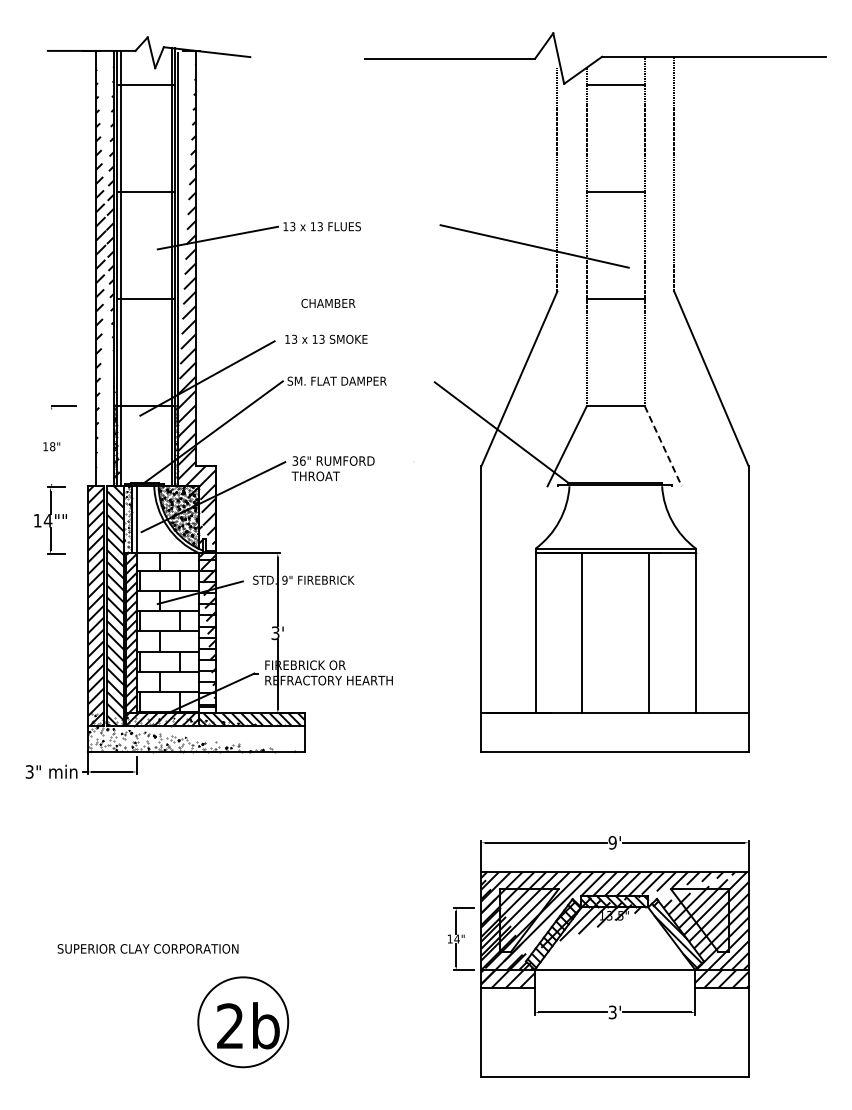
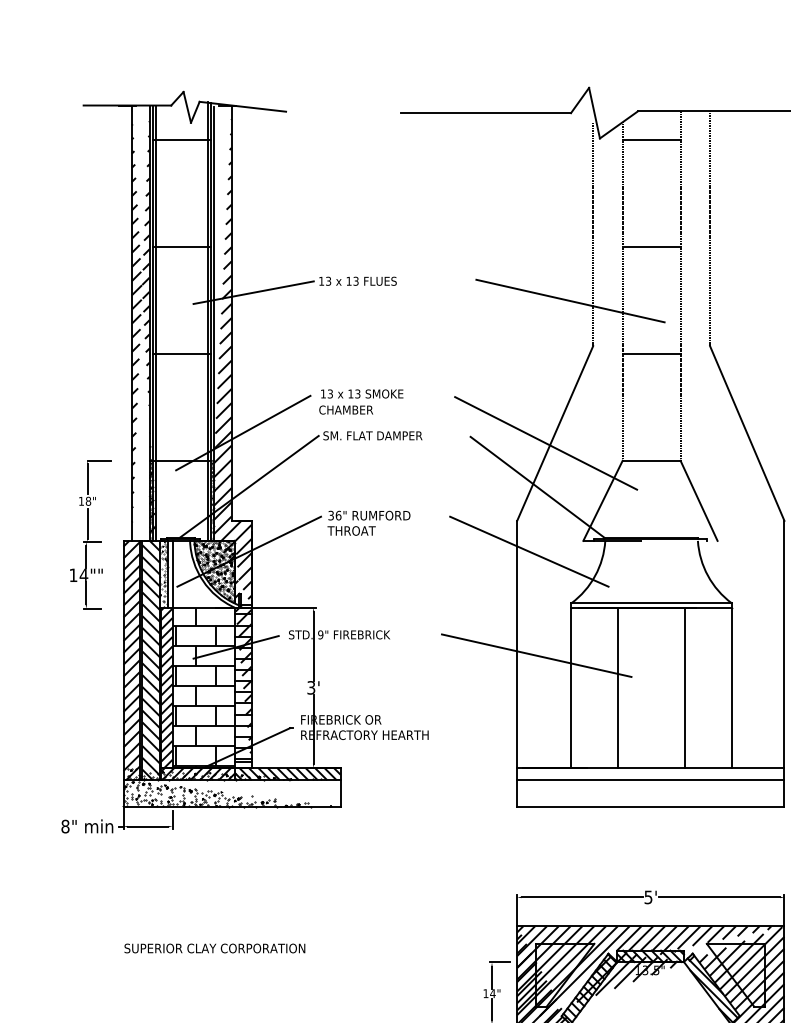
text: (328, 303) -> (346, 410), moved
line: (510, 388) -> (546, 443), added
line: (51, 424) -> (87, 479), added
line: (663, 446) -> (699, 501), dashed -> solid
line: (51, 468) -> (87, 523), added
line: (493, 497) -> (529, 552), added
line: (500, 600) -> (536, 655), added
line: (614, 725) -> (650, 780), added
hatch: (191, 733) -> (227, 788), added
text: (29, 771) -> (65, 826), 3" -> 8"
text: (612, 842) -> (648, 897), 9' -> 5'
text: (147, 948) -> (214, 948), moved

